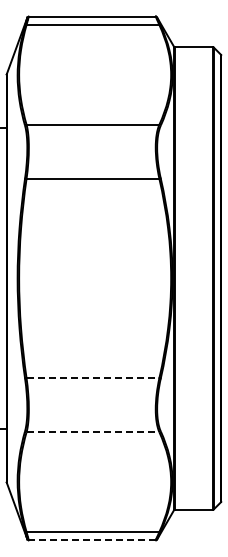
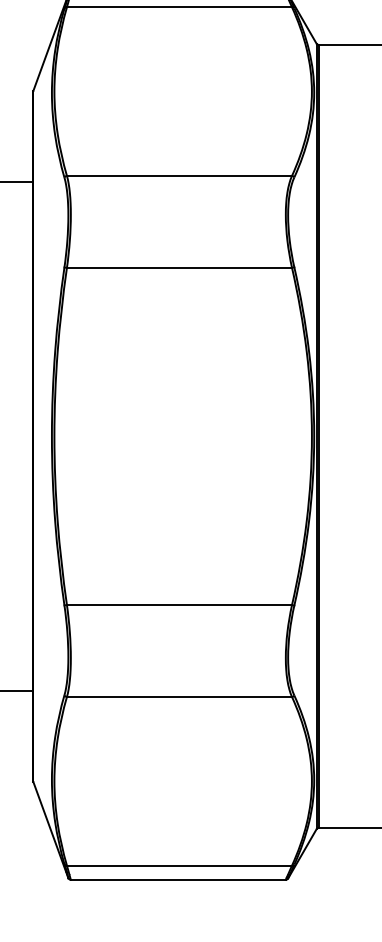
line: (93, 378) -> (180, 605), dashed -> solid
line: (93, 432) -> (180, 697), dashed -> solid
line: (91, 540) -> (176, 880), dashed -> solid

